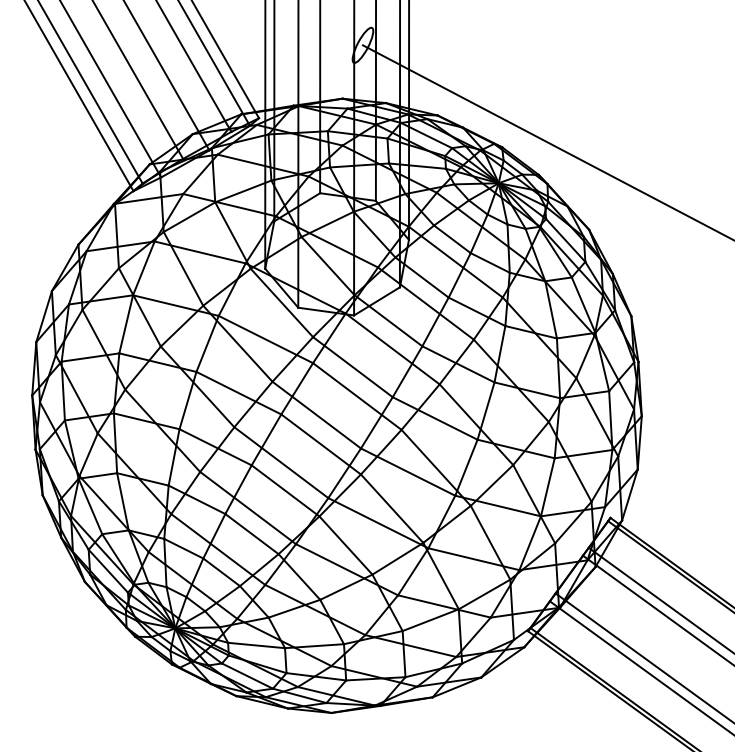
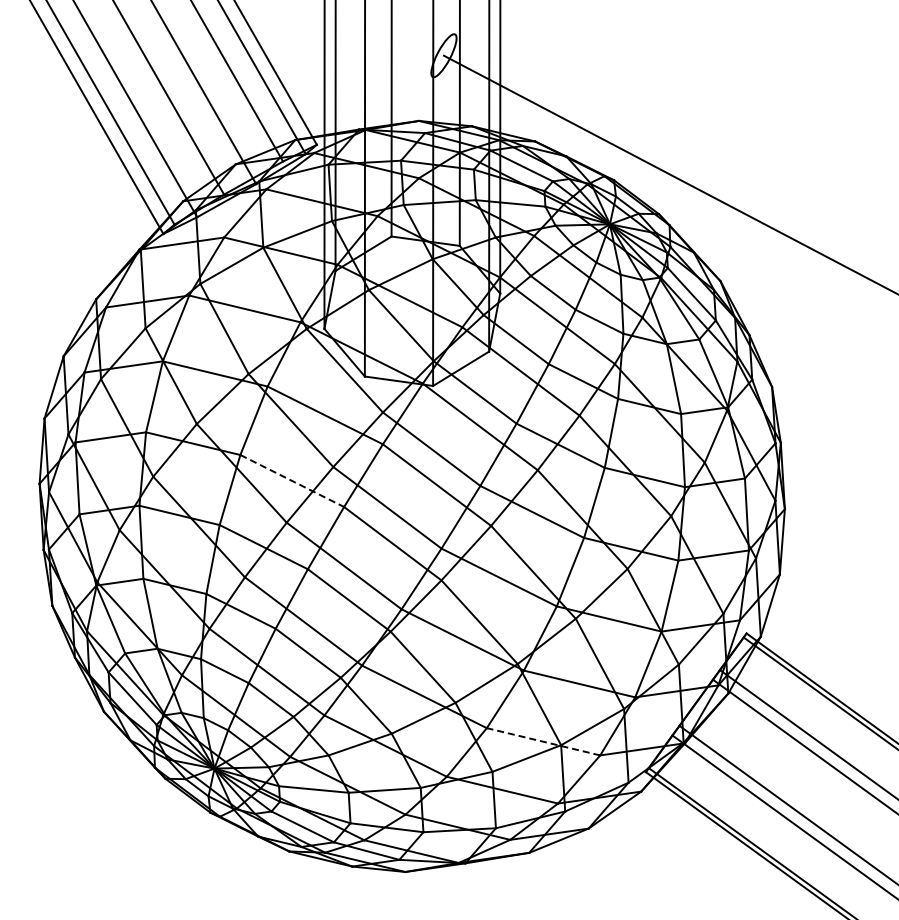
line: (239, 393) -> (292, 481), solid -> dashed
line: (444, 606) -> (543, 741), solid -> dashed

